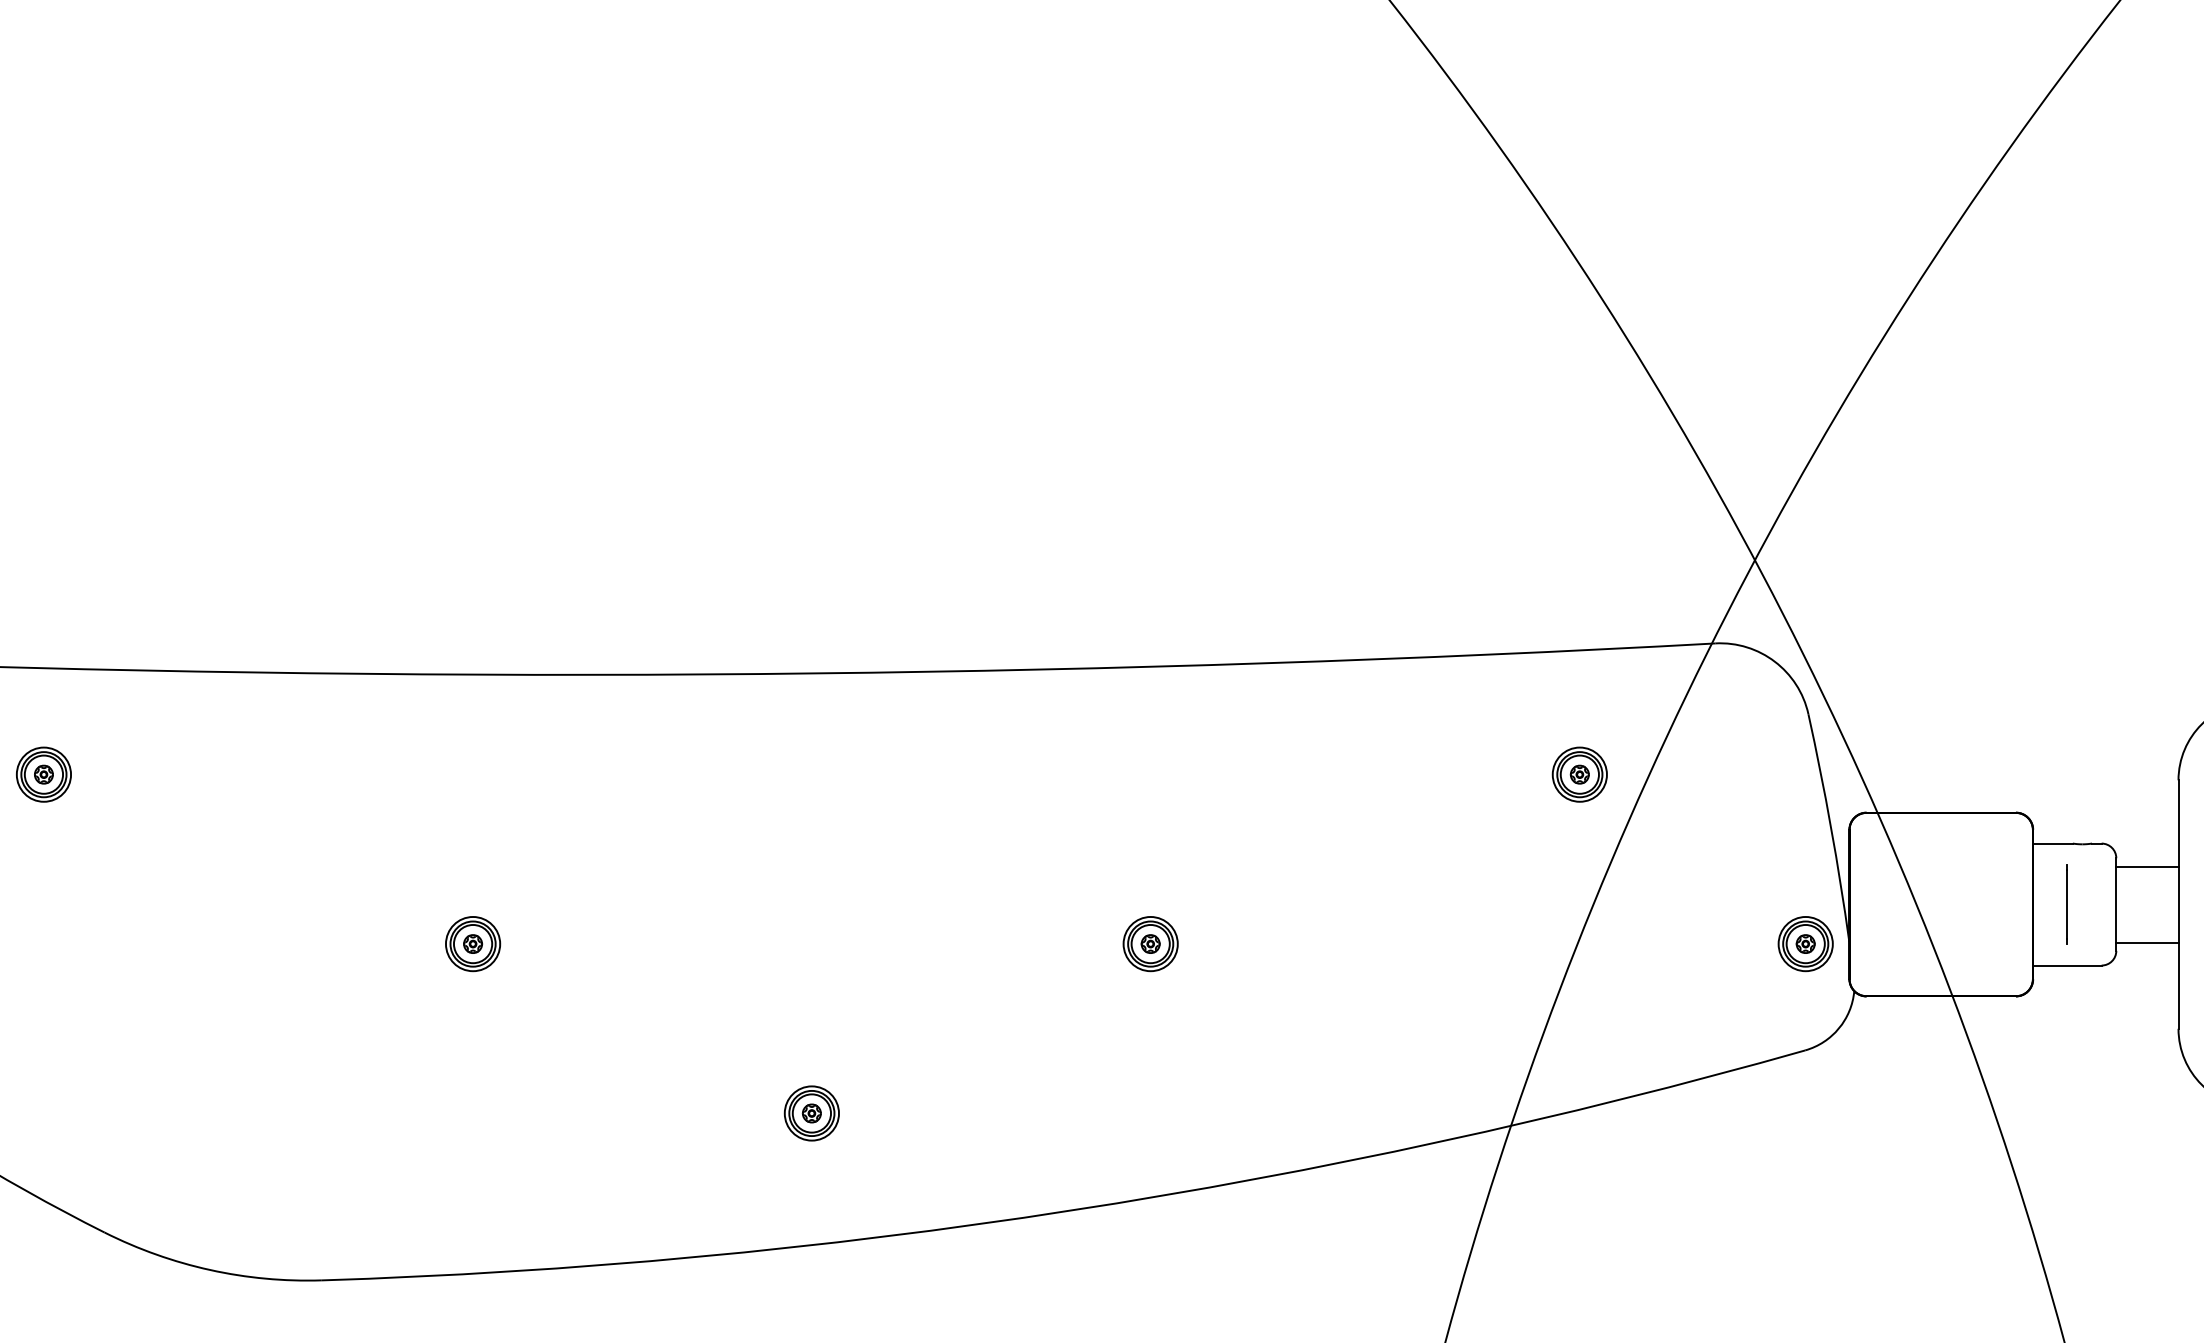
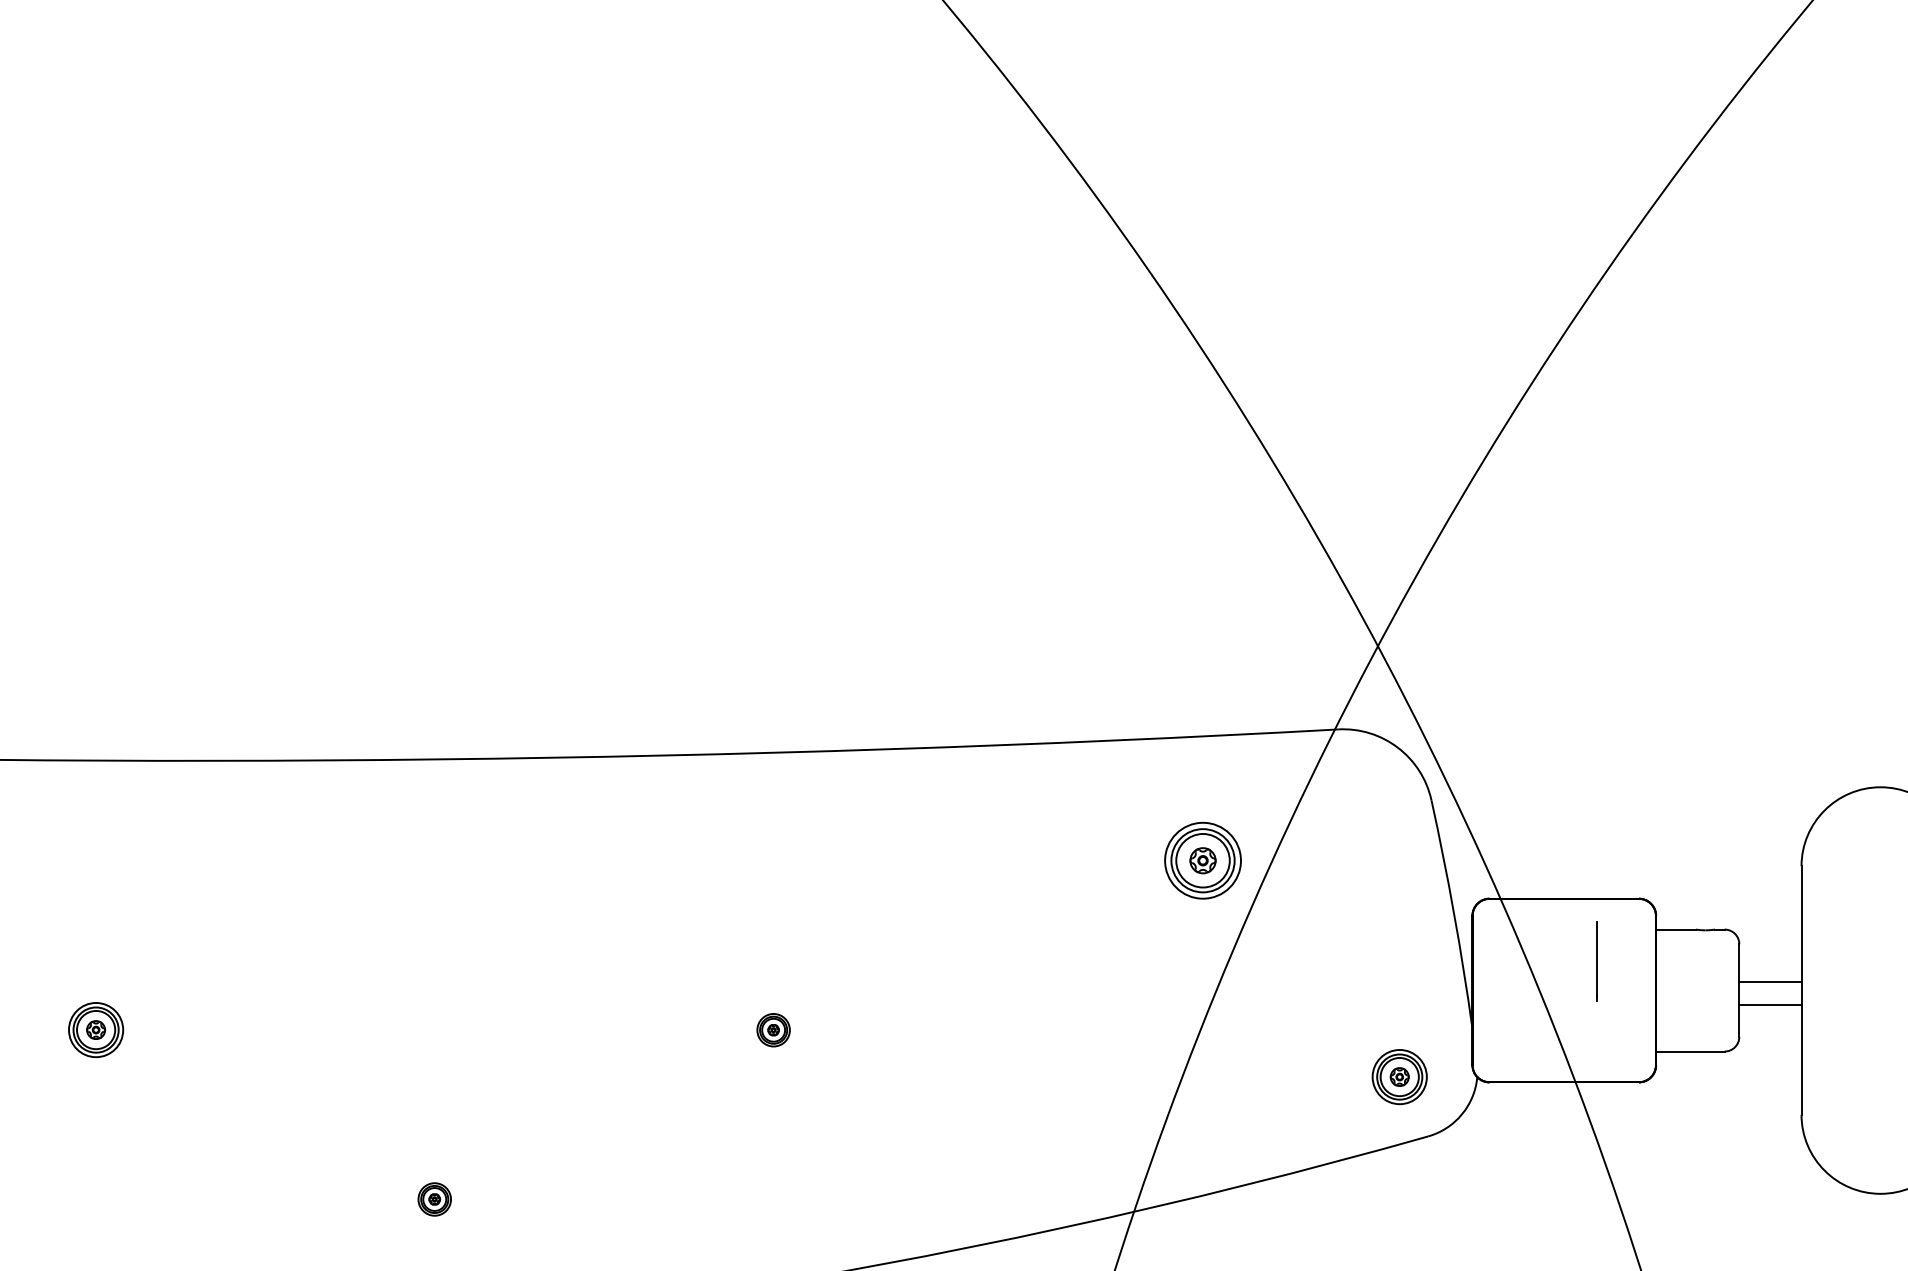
part: (1579, 774) -> (1202, 860), size x1.4
line: (2147, 866) -> (1770, 1005), moved
line: (2066, 904) -> (1596, 961), moved
line: (2147, 942) -> (1770, 981), moved
part: (1150, 944) -> (773, 1030), size x0.6
part: (1805, 944) -> (1399, 1077), moved
part: (811, 1113) -> (434, 1199), size x0.6

